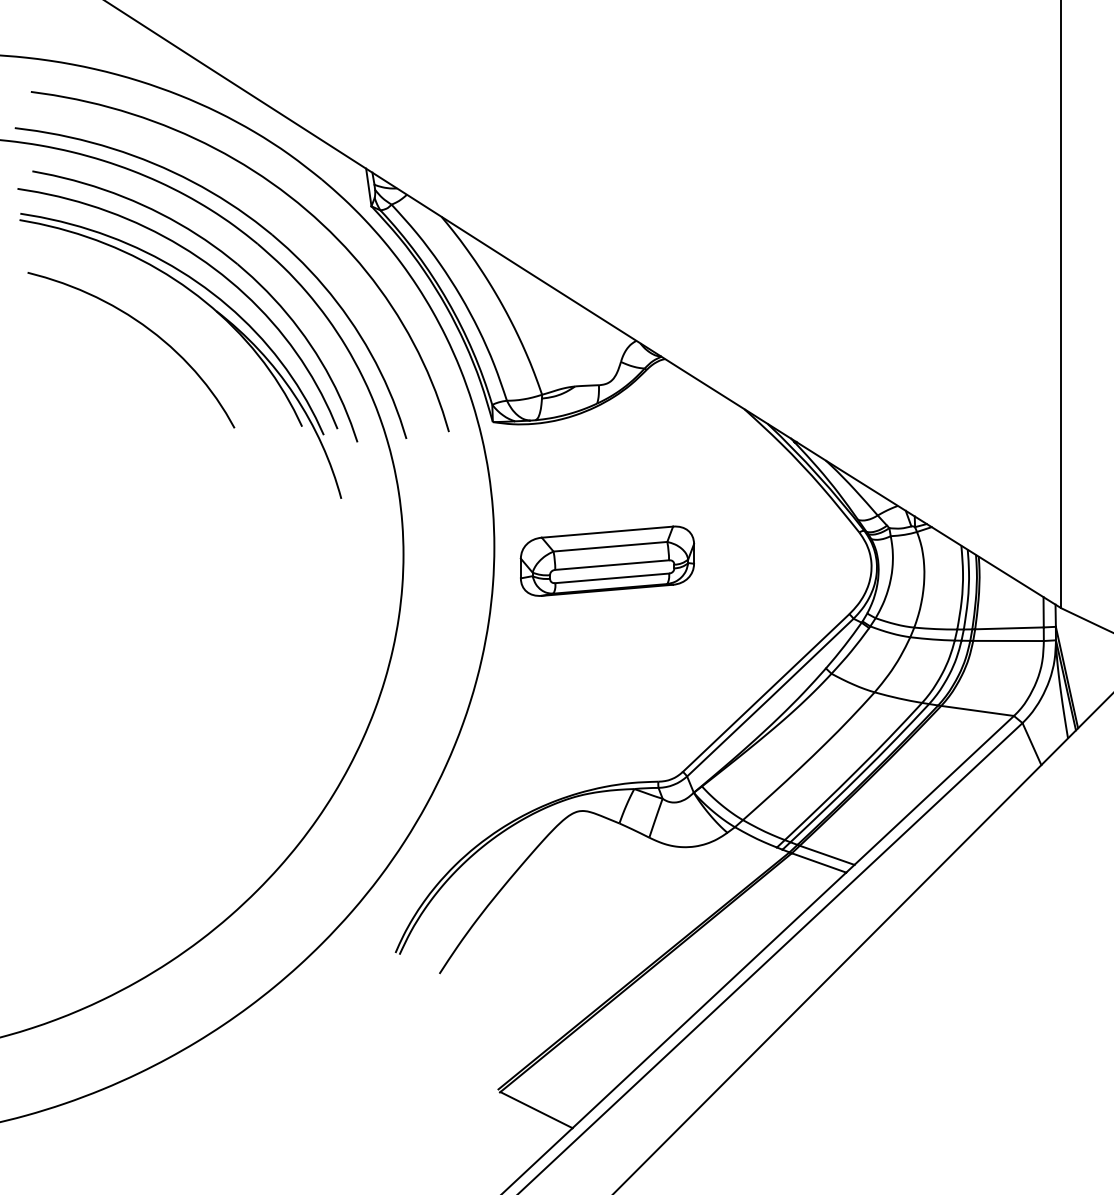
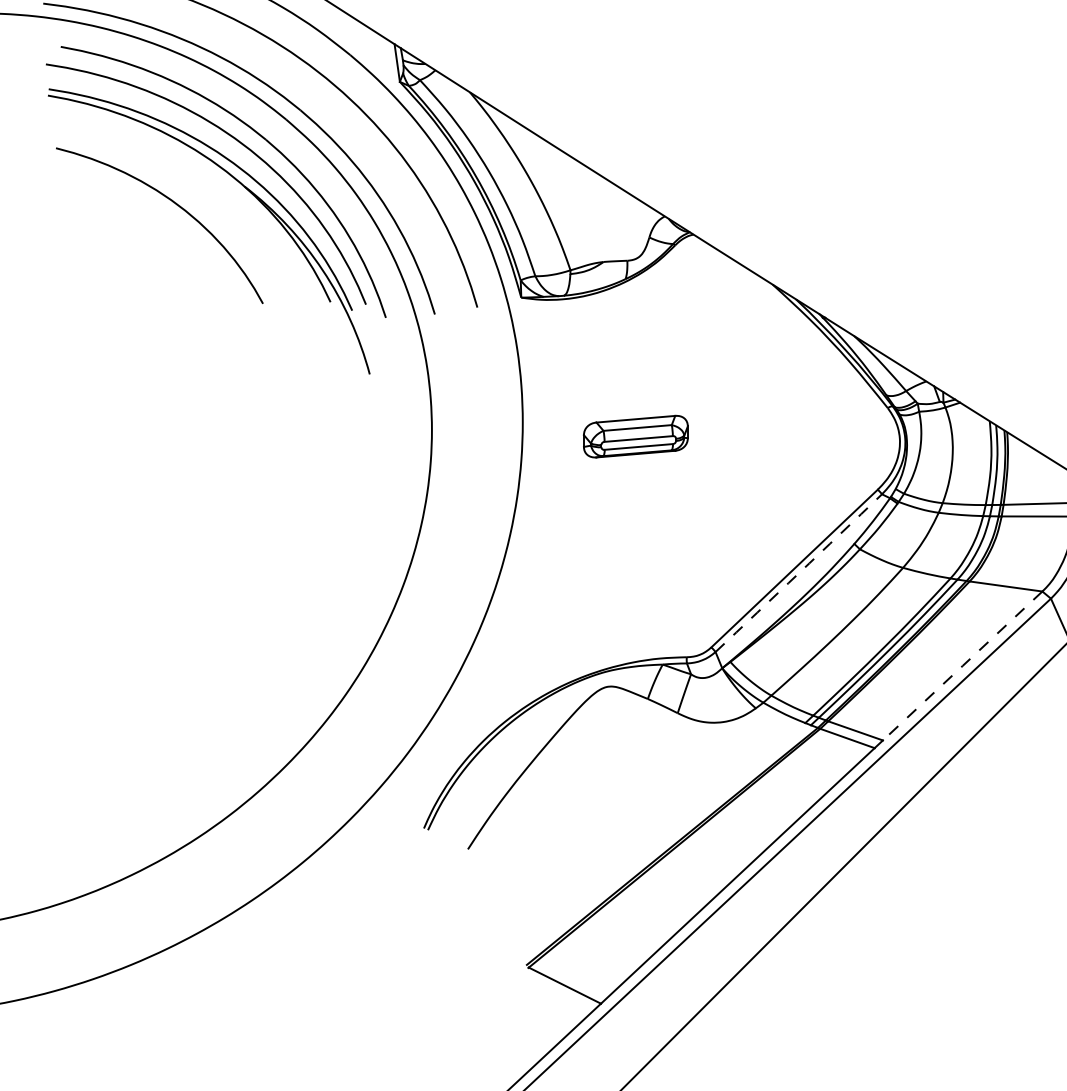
part: (607, 560) -> (635, 436), size x0.6
arc: (770, 697) -> (798, 573), solid -> dashed
line: (934, 790) -> (962, 666), solid -> dashed

